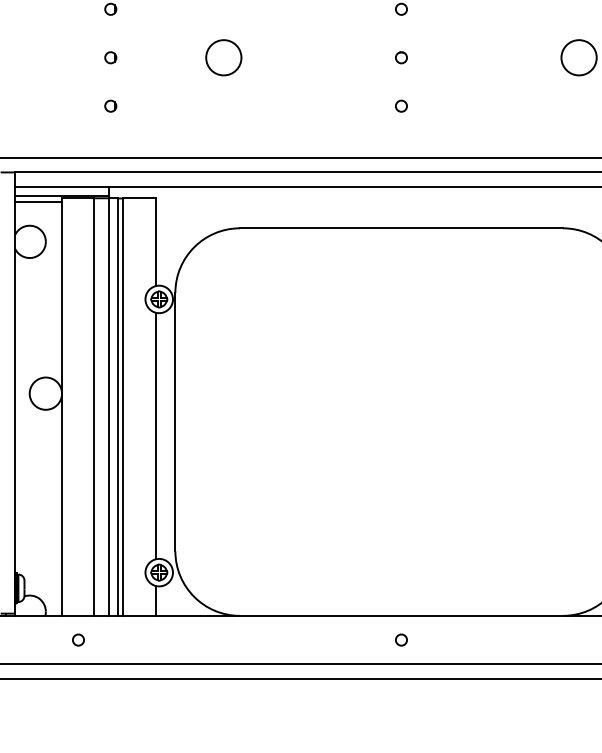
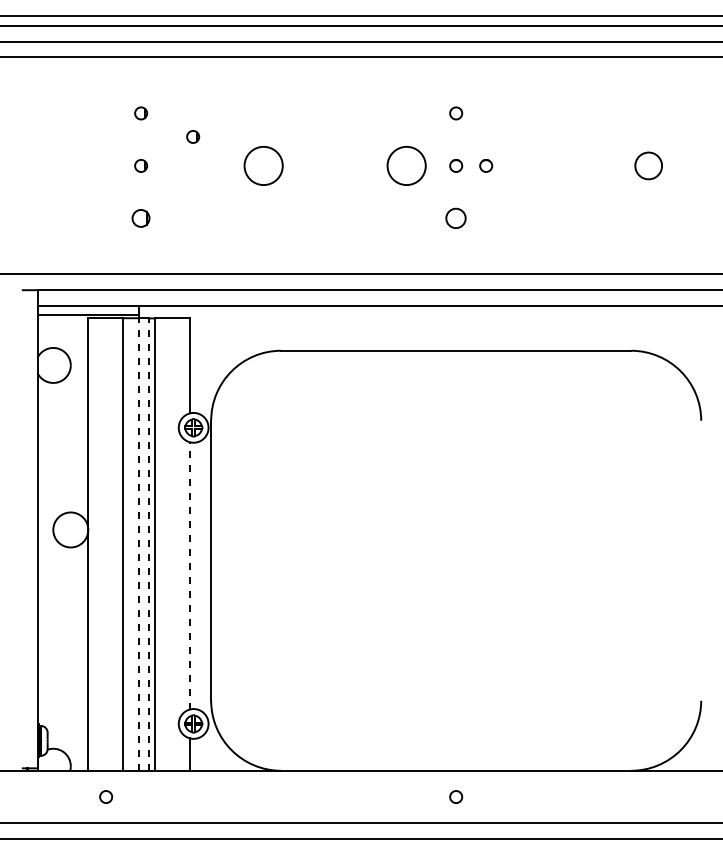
circle: (159, 30) -> (193, 136), added
circle: (355, 57) -> (406, 165), added
circle: (429, 57) -> (486, 165), added
circle: (578, 57) -> (648, 165), size x0.7
part: (111, 106) -> (141, 218), size x1.4
circle: (401, 106) -> (456, 218), size x1.6
line: (38, 201) -> (62, 321), removed
line: (109, 407) -> (139, 544), solid -> dashed
line: (117, 407) -> (148, 544), solid -> dashed
line: (155, 435) -> (189, 575), solid -> dashed

